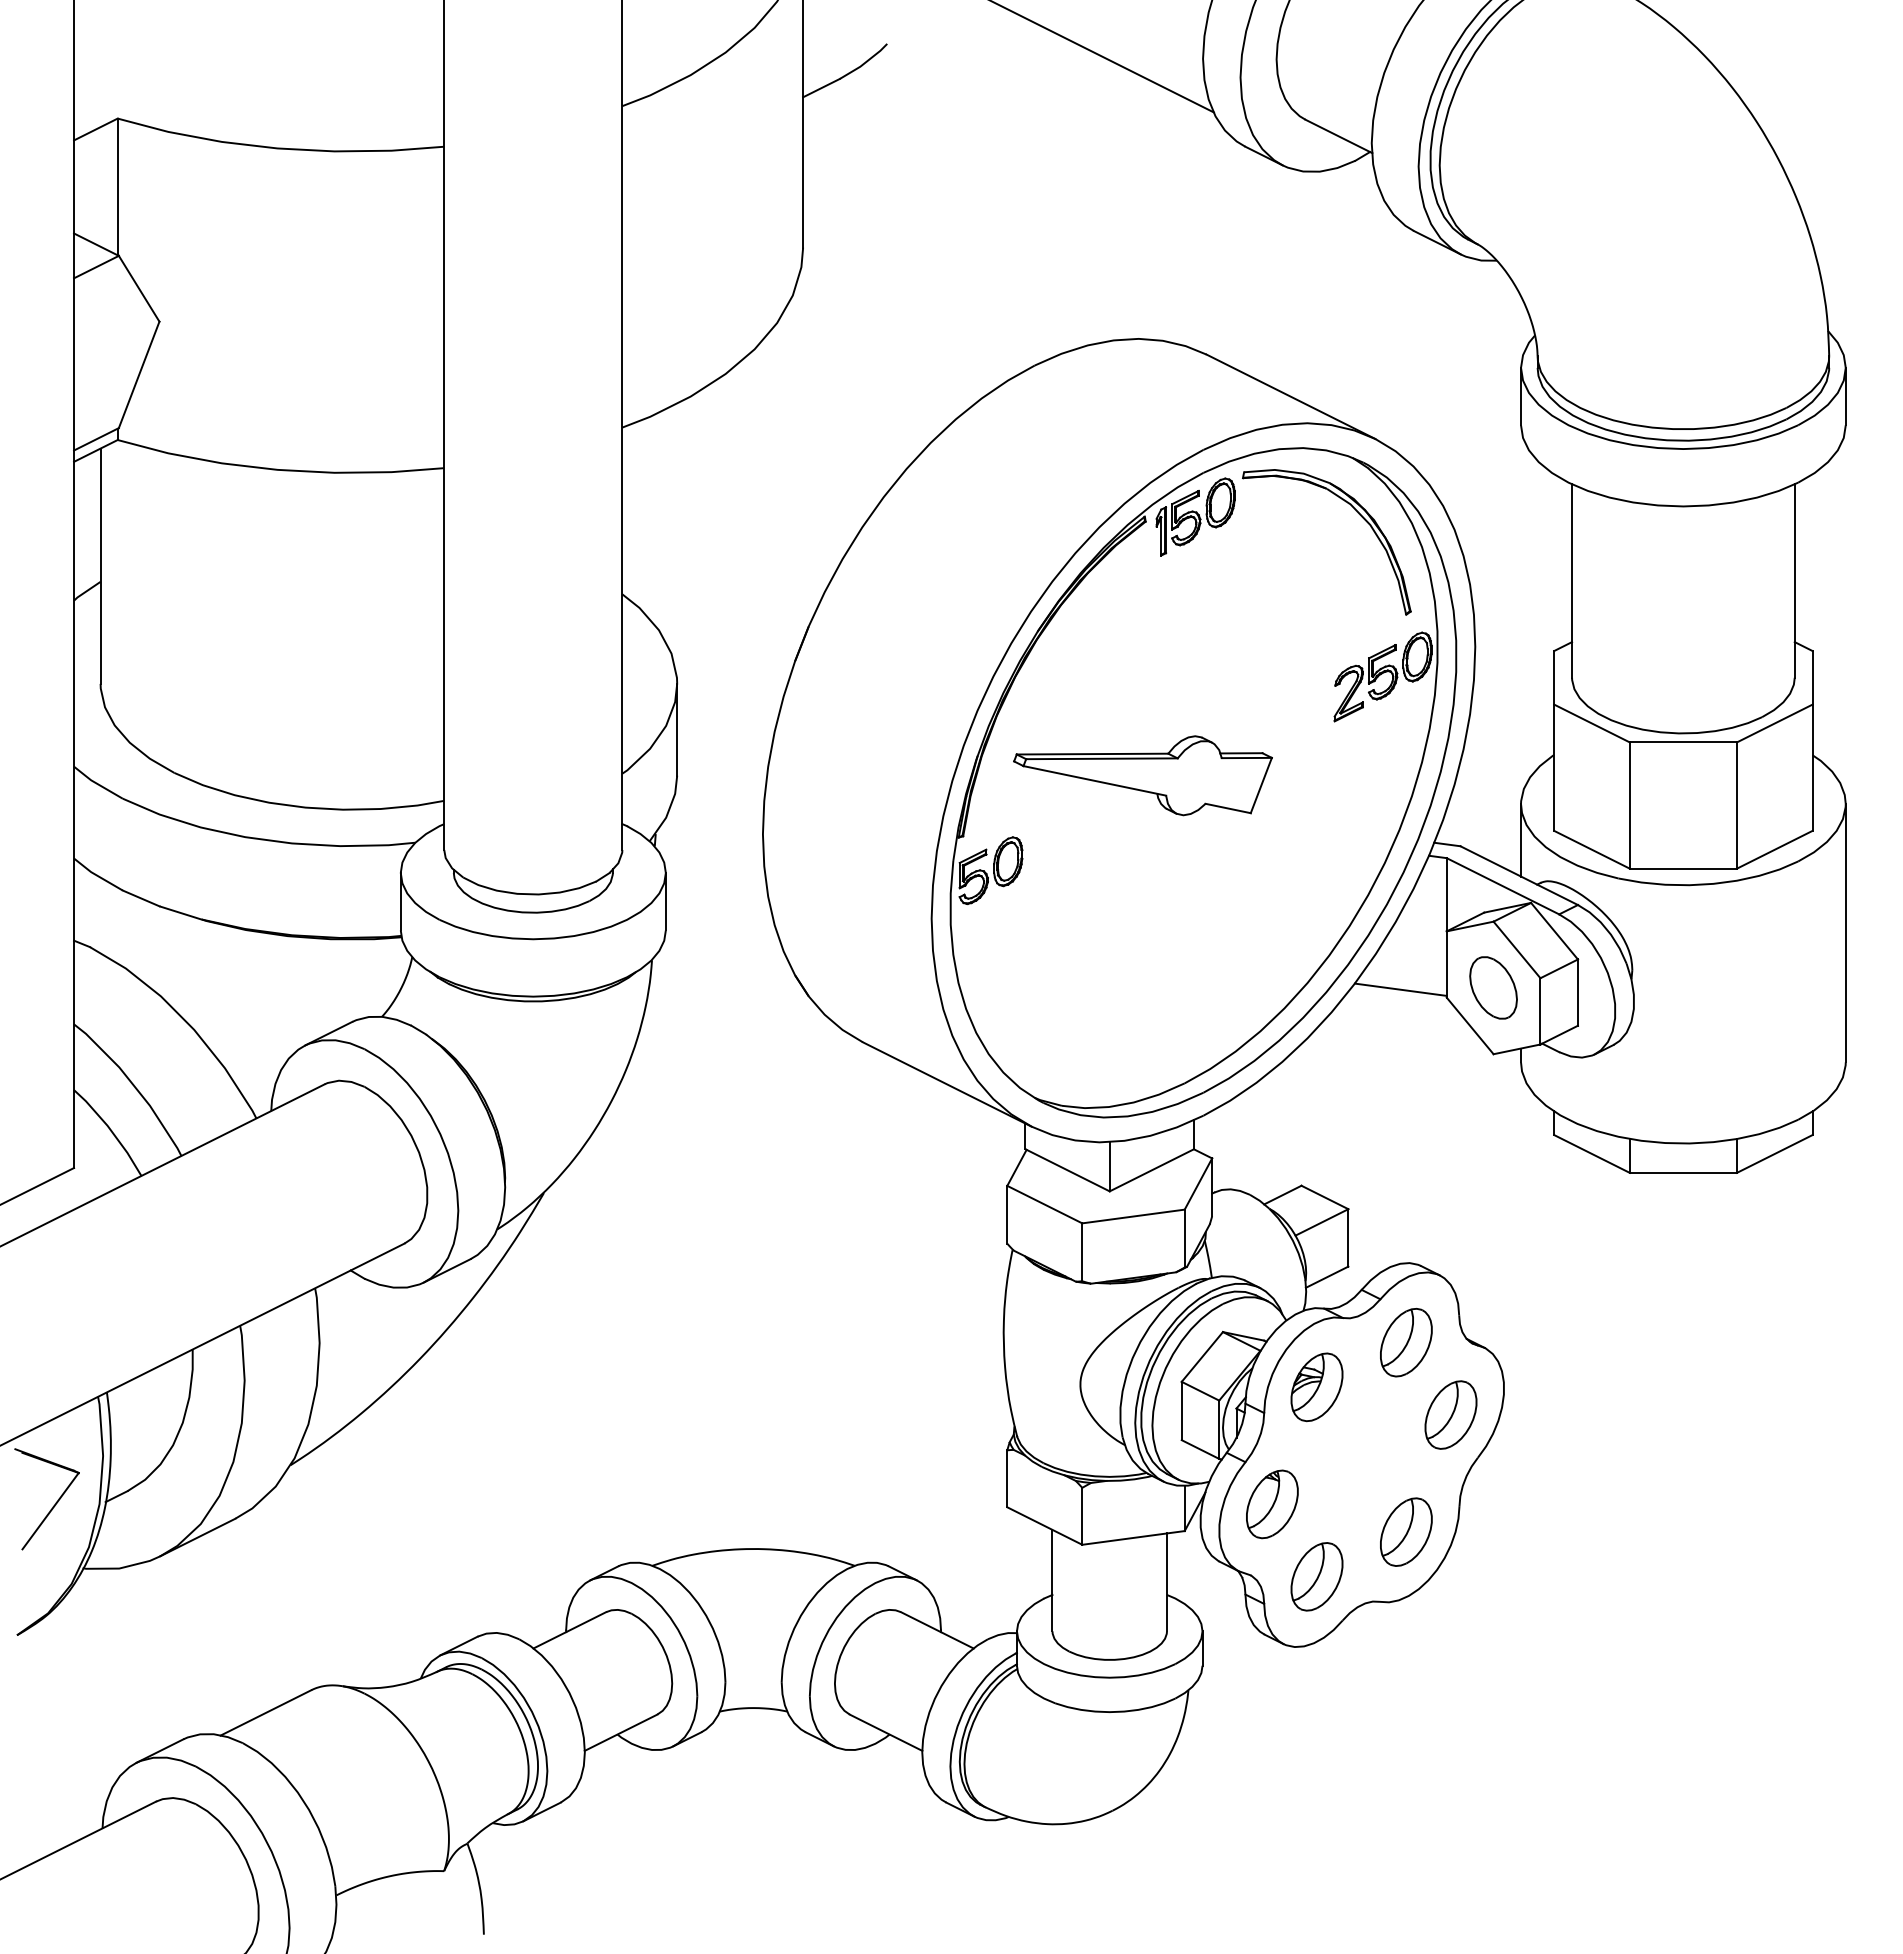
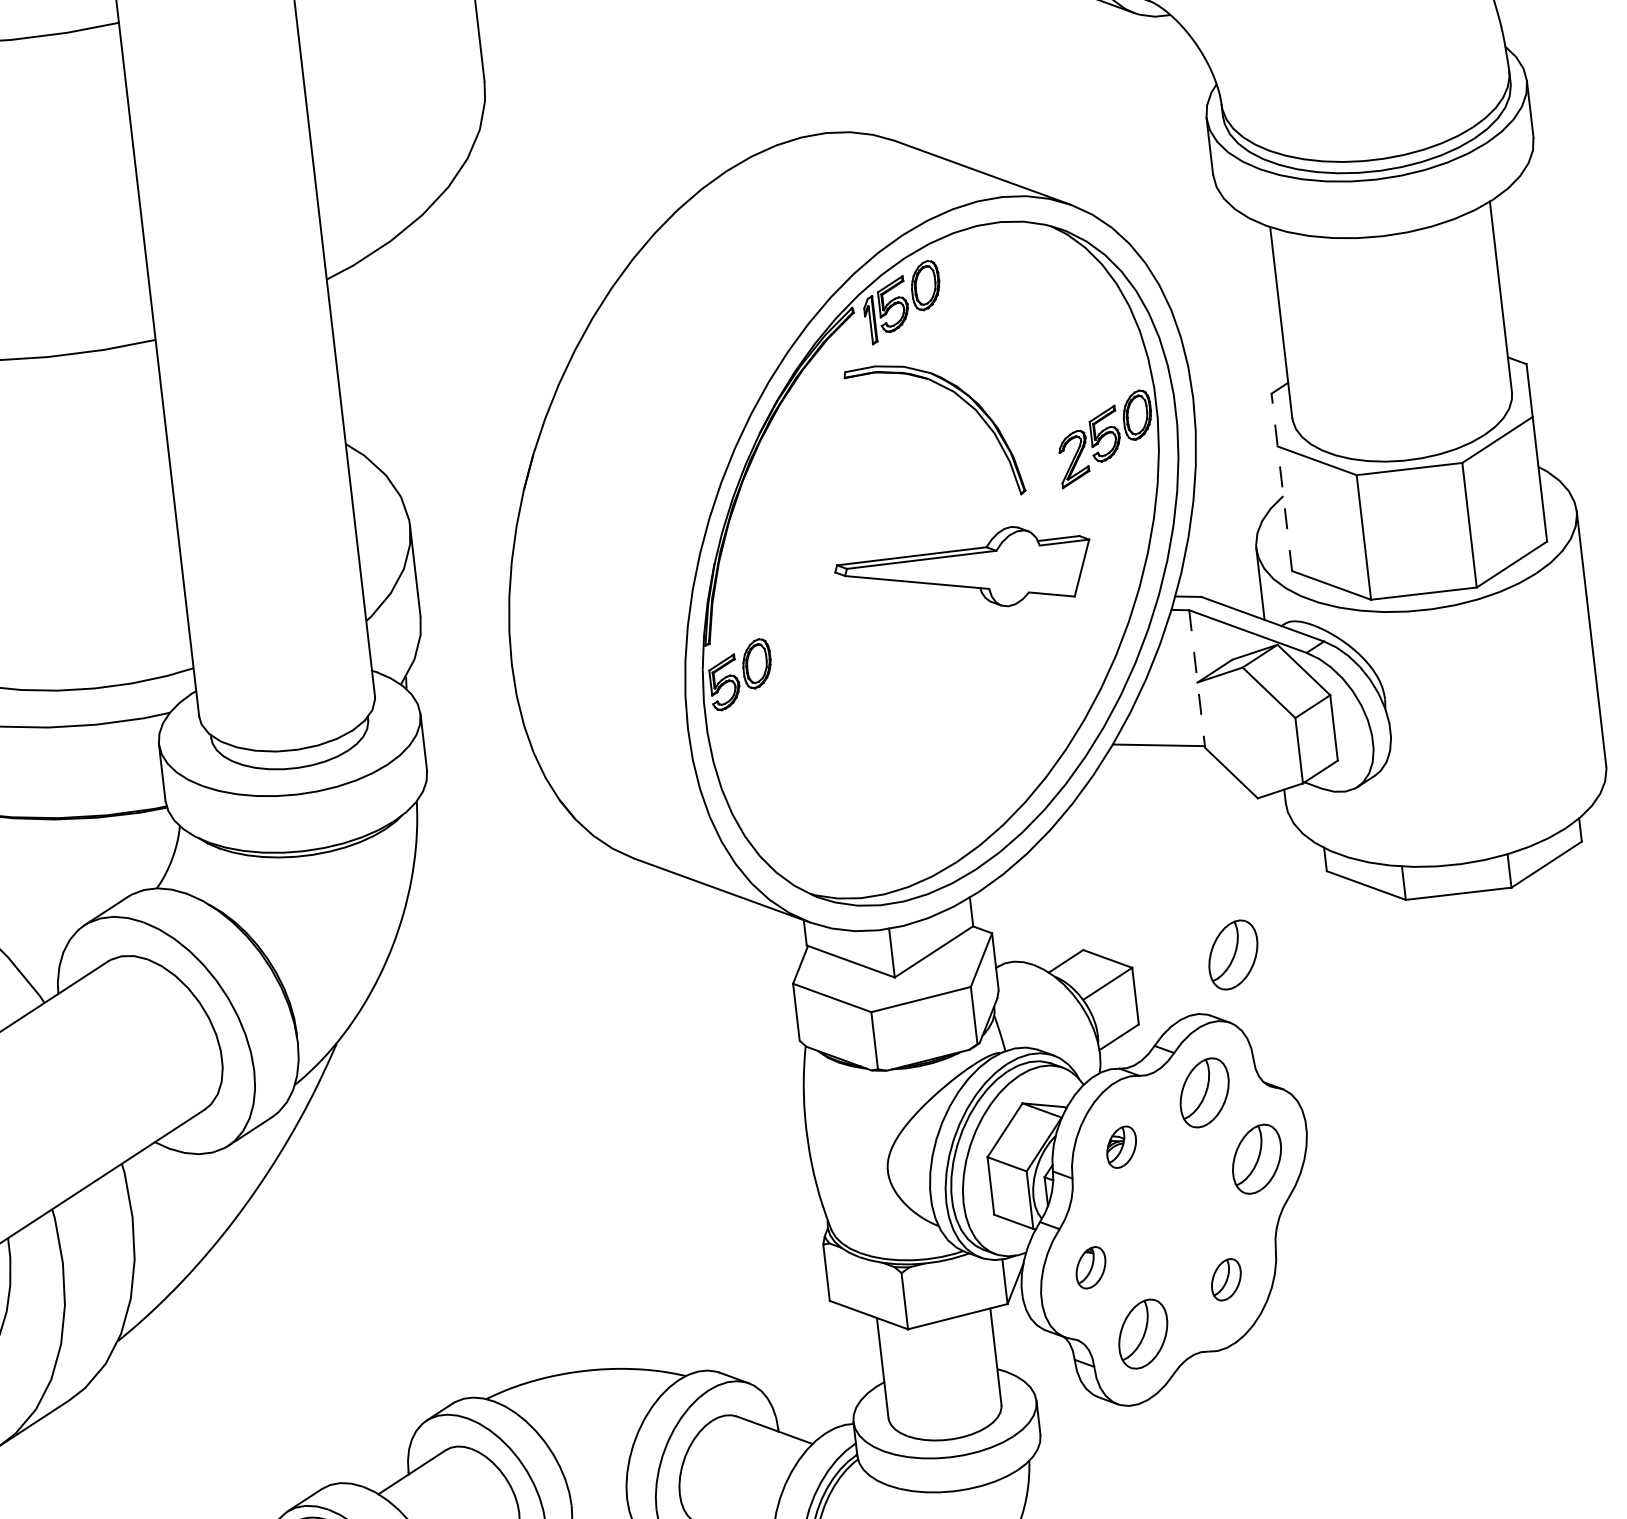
part: (1358, 514) -> (962, 400), moved
line: (1554, 740) -> (1282, 481), solid -> dashed
part: (1142, 775) -> (963, 571), moved
line: (1446, 927) -> (1196, 678), solid -> dashed
part: (1493, 987) -> (1250, 732), removed
part: (1450, 1207) -> (1232, 954), added
part: (1316, 1387) -> (1121, 1147), size x0.6
part: (1272, 1504) -> (1091, 1267), size x0.6
part: (1406, 1531) -> (1226, 1279), size x0.6

